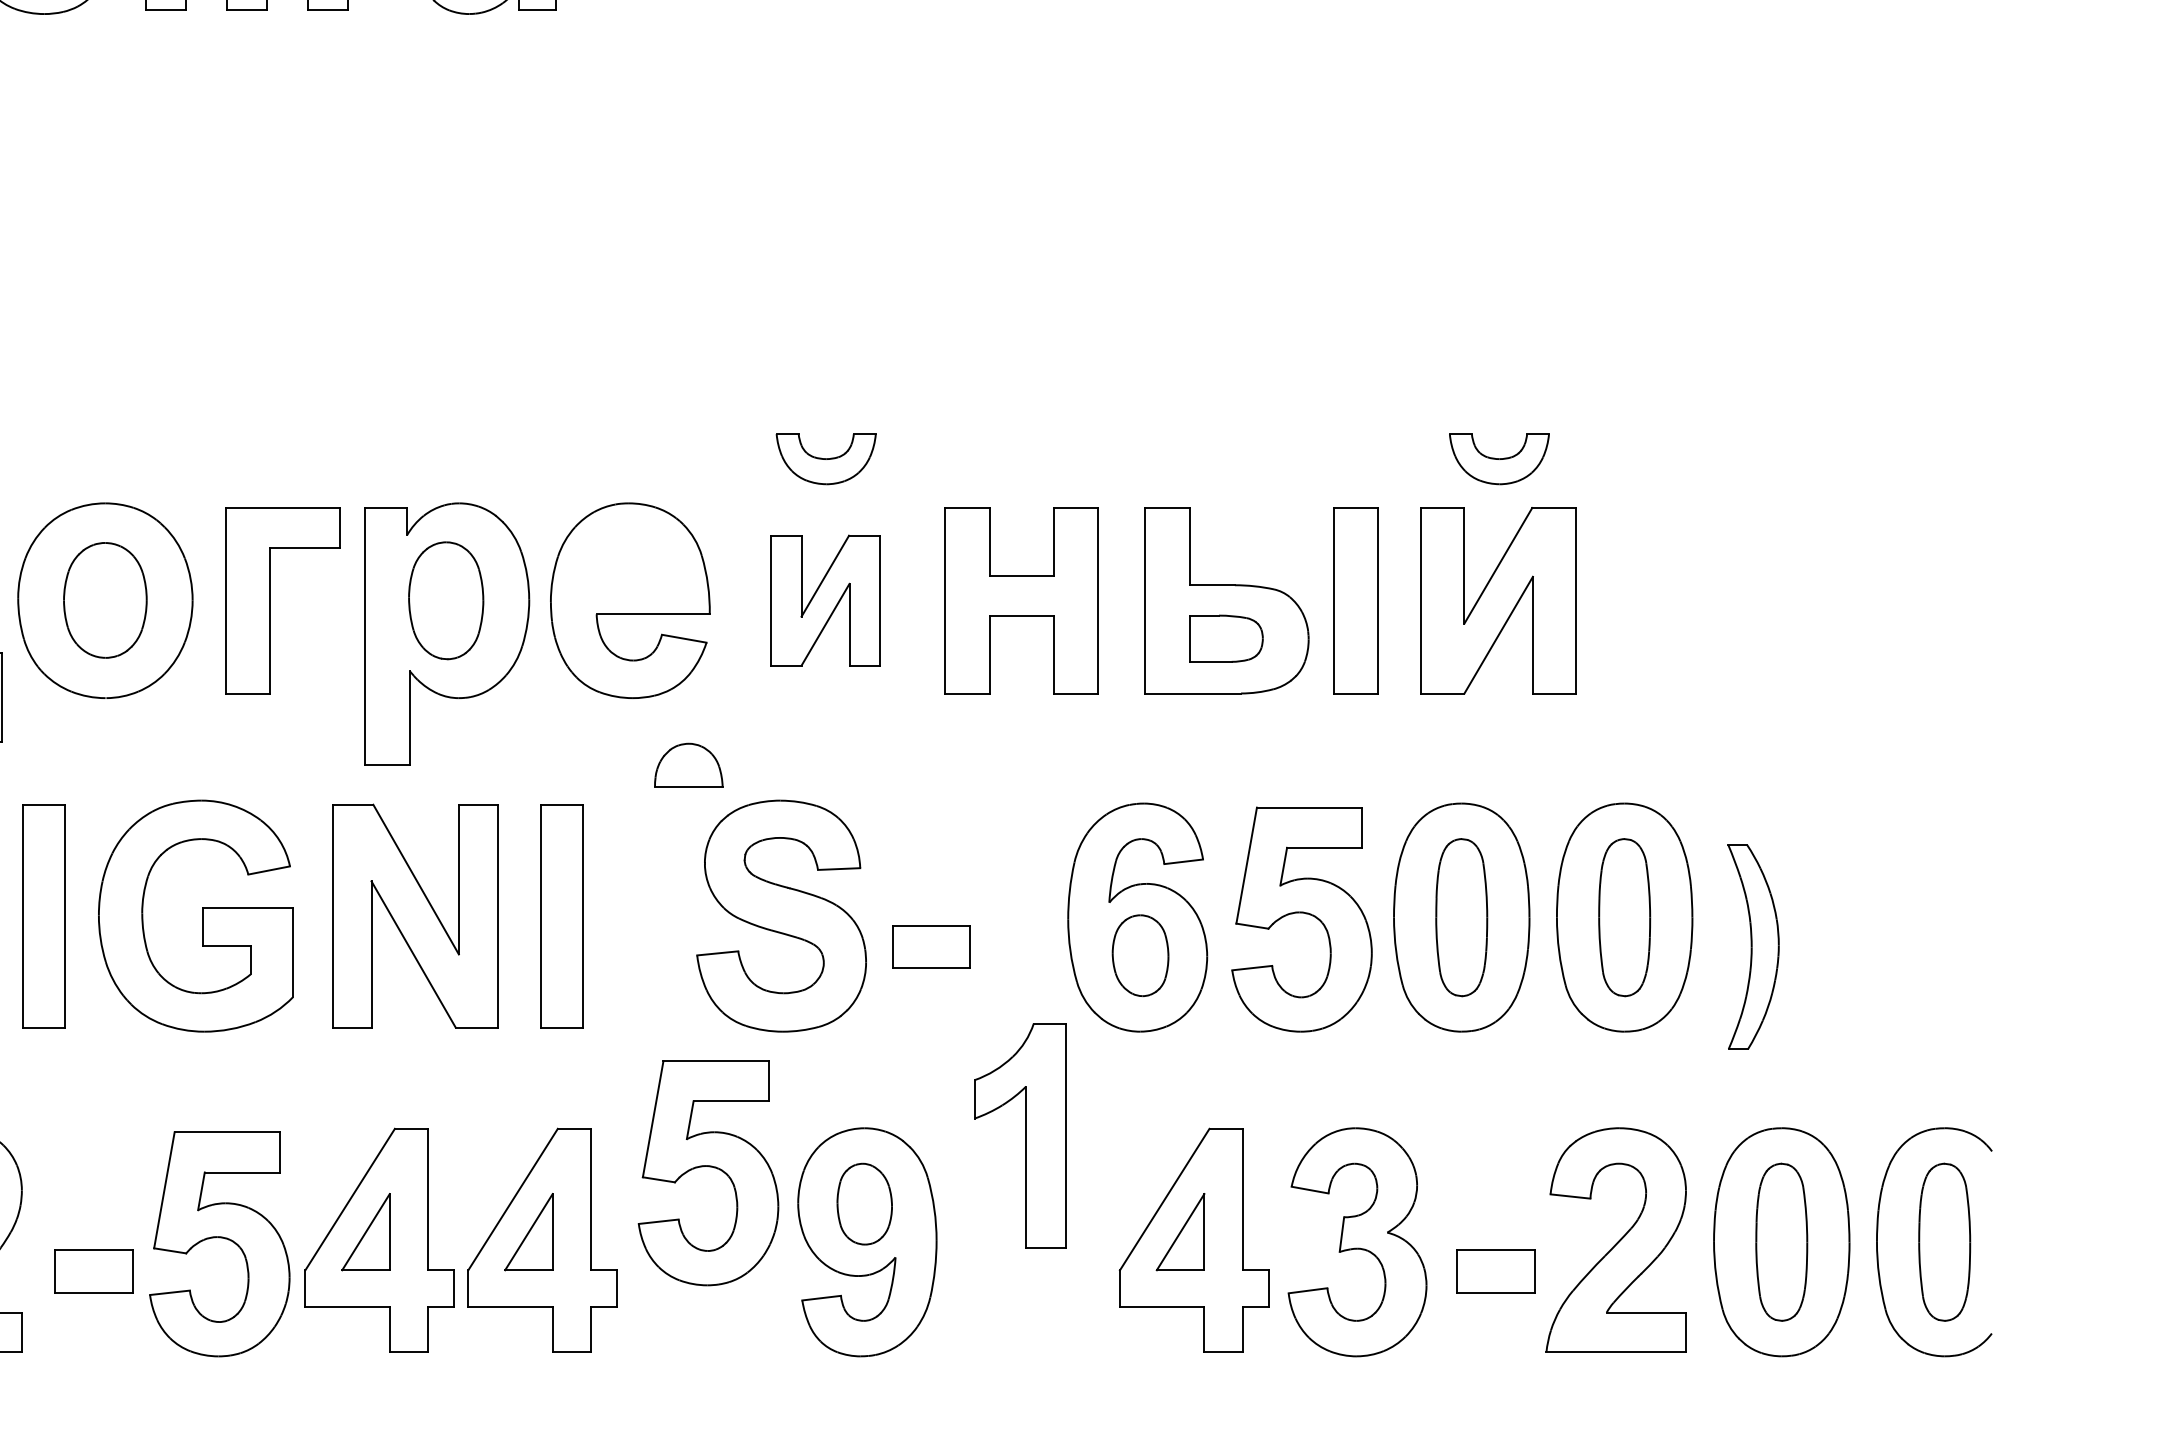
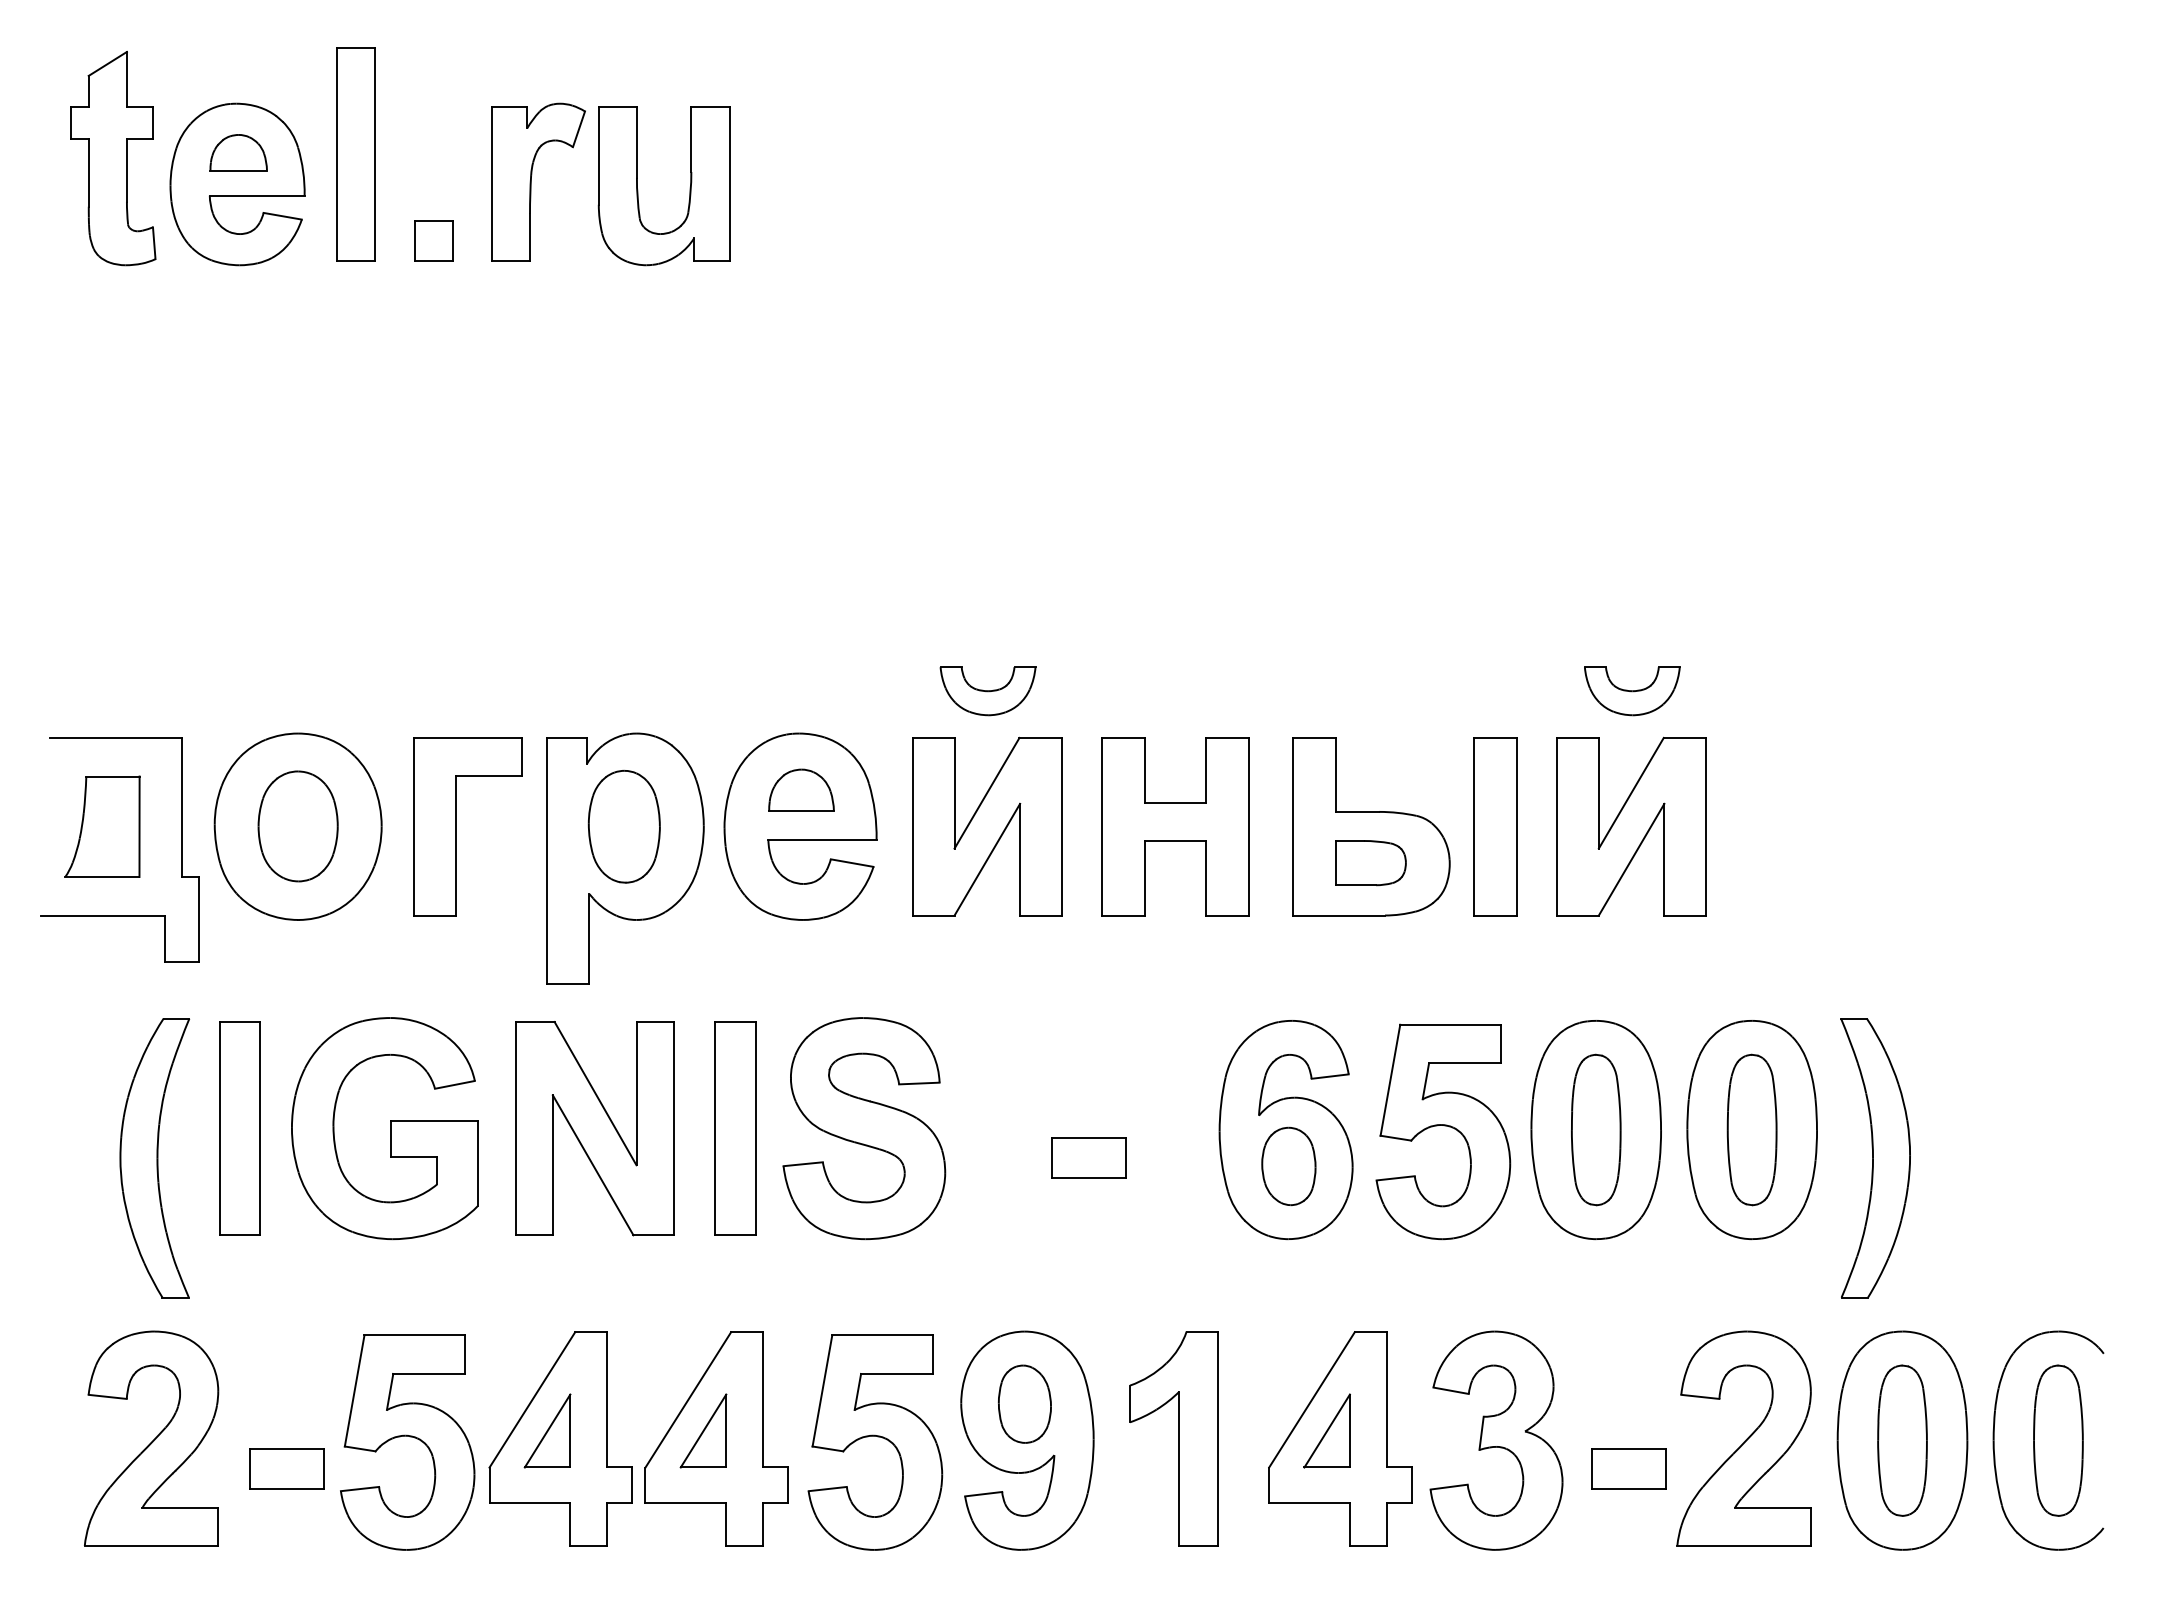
part: (825, 600) -> (987, 826), size x1.43
part: (688, 764) -> (801, 789), moved
part: (781, 916) -> (864, 1128), moved
part: (1753, 947) -> (1875, 1158), size x1.43
part: (1020, 1135) -> (1173, 1438), moved
part: (708, 1173) -> (875, 1442), moved

